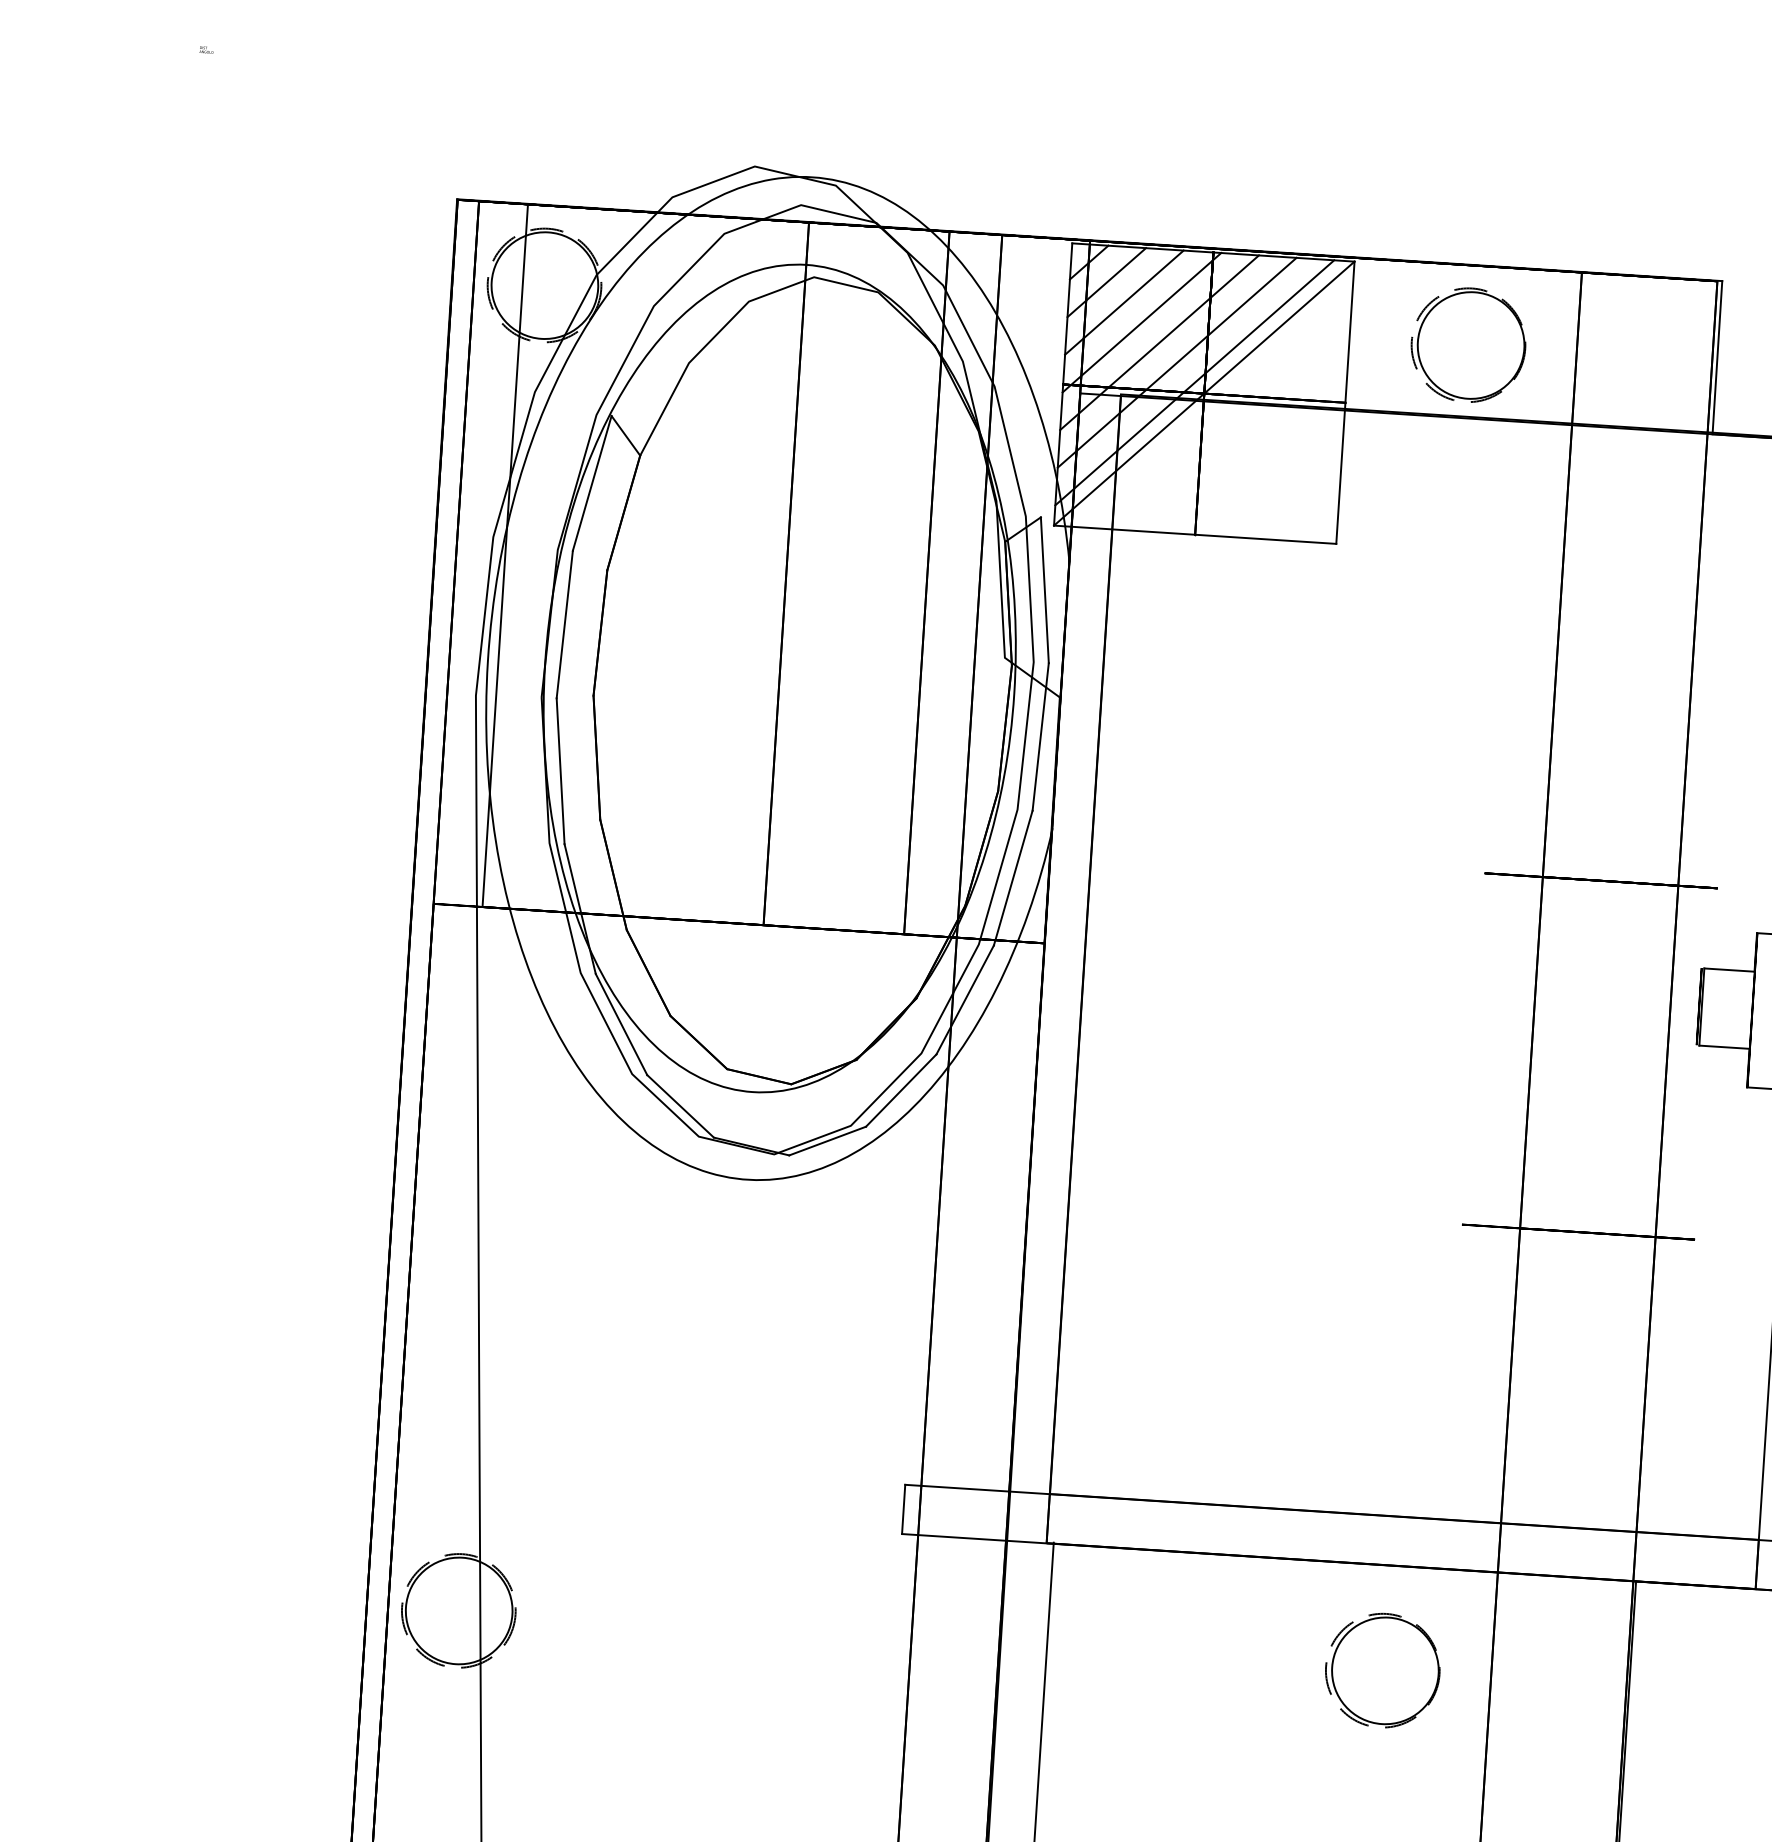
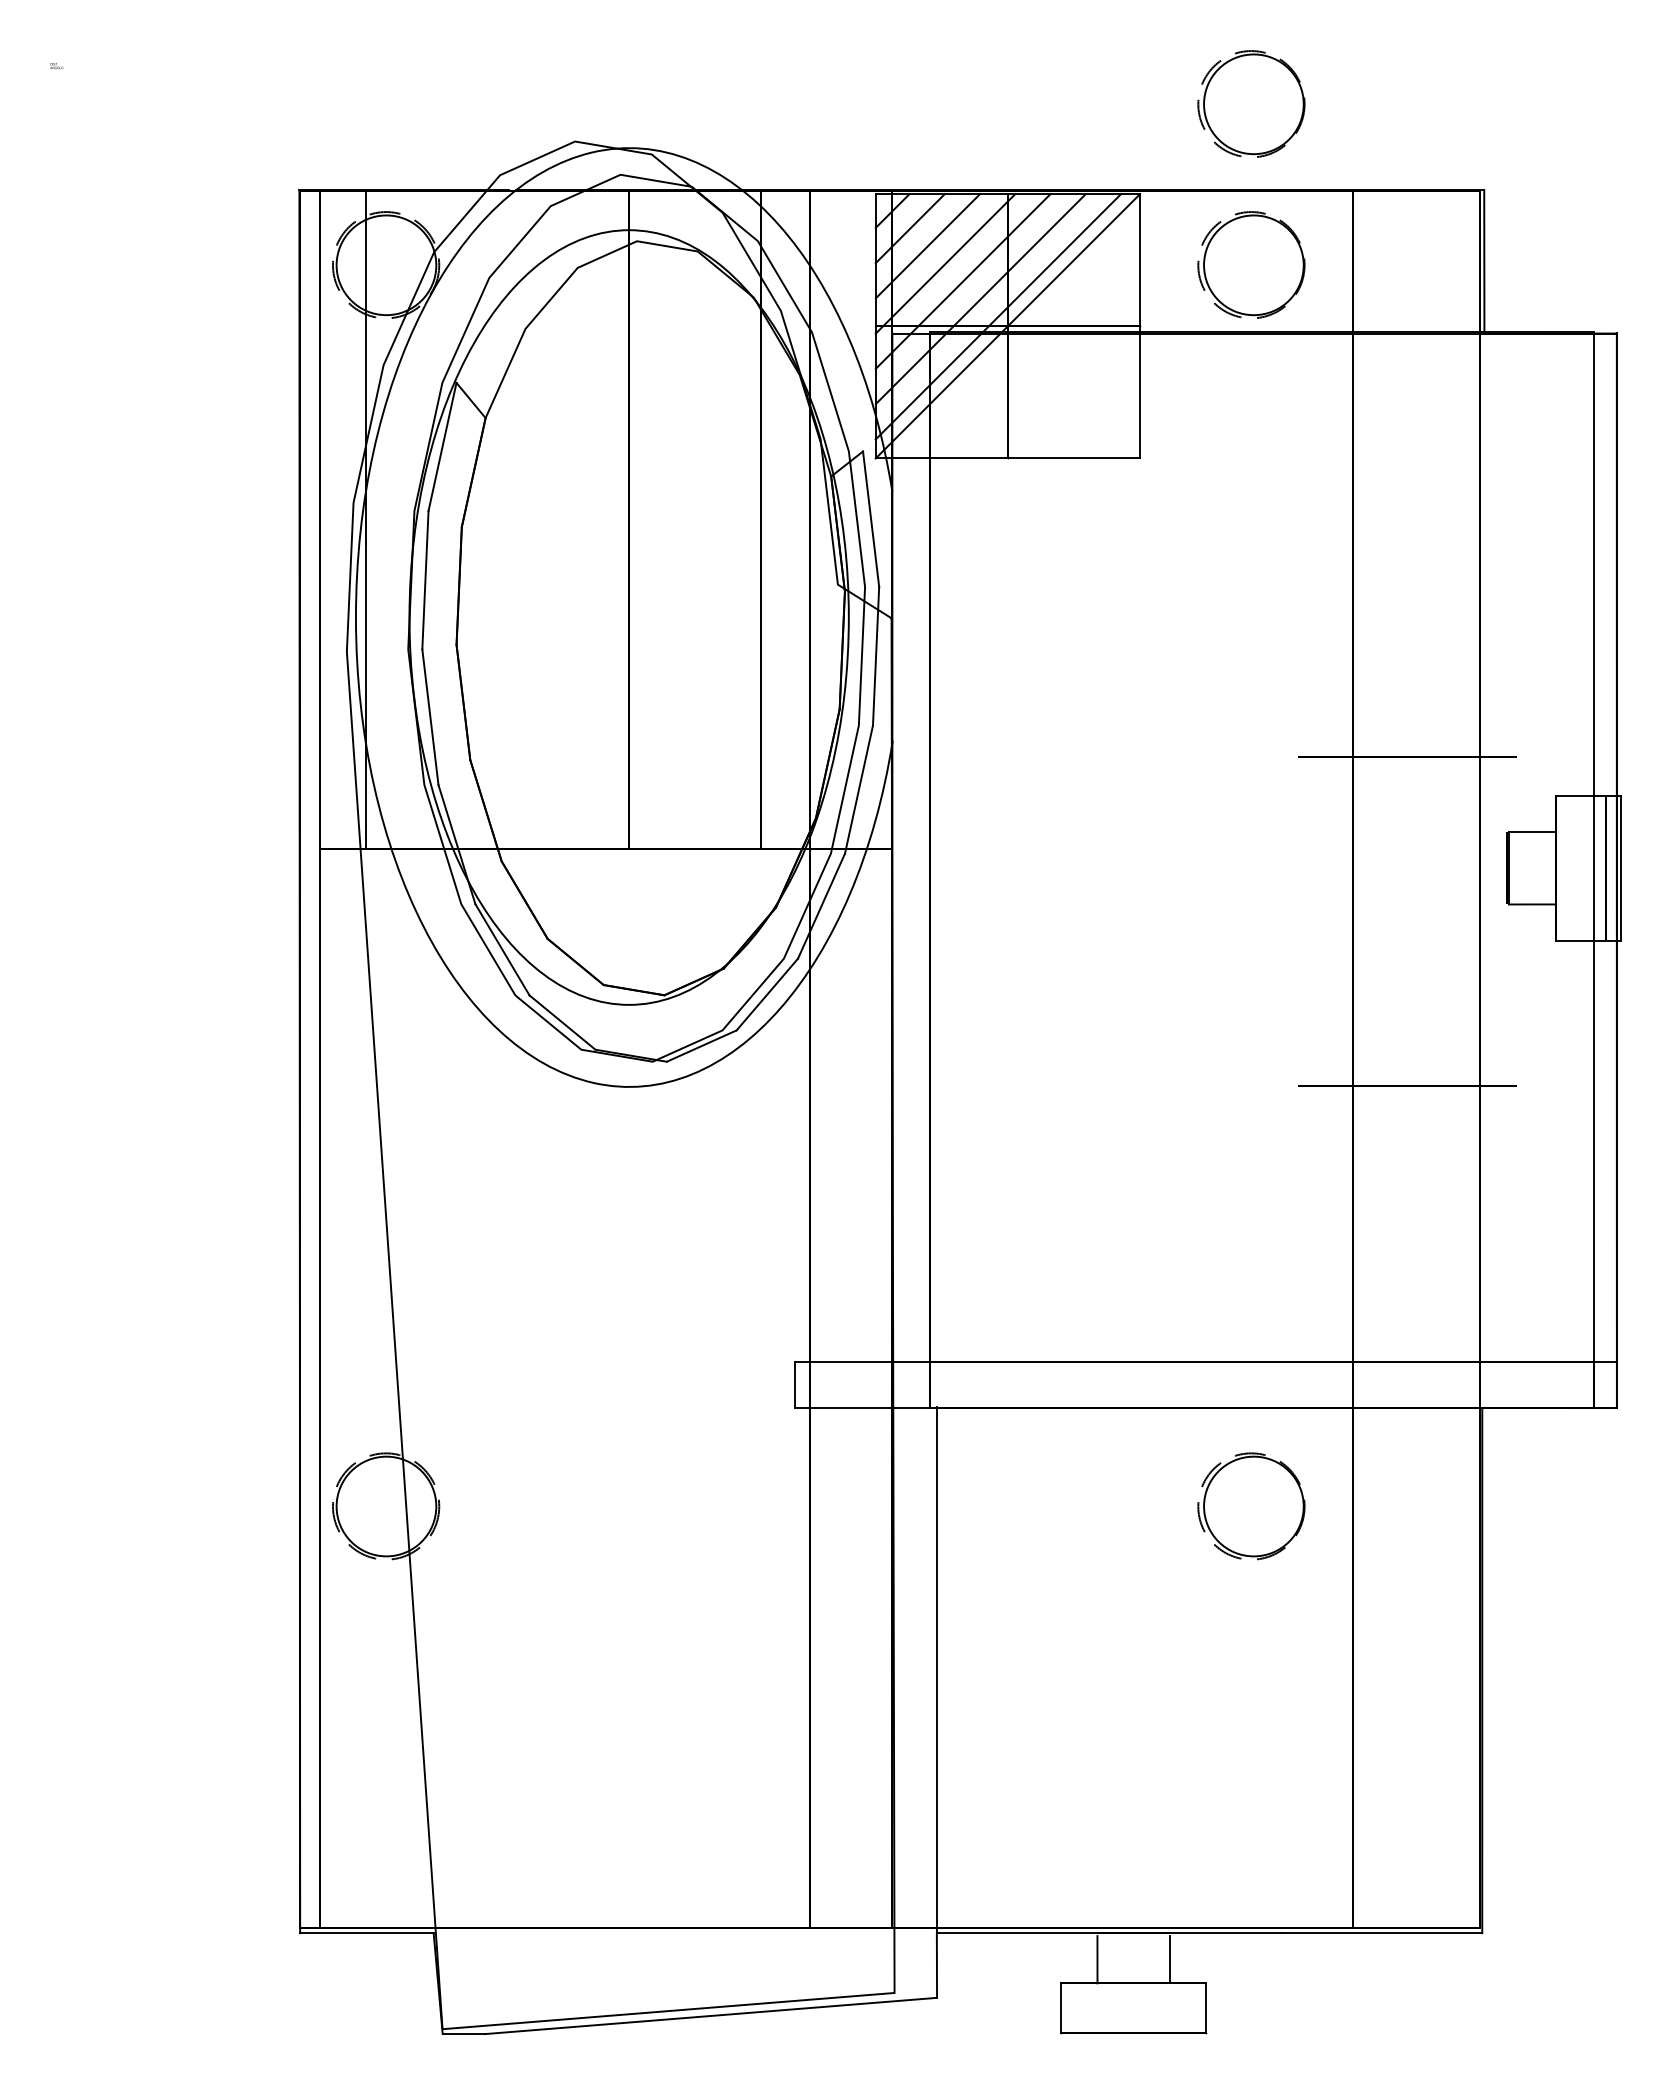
part: (1479, 172) -> (1251, 103), added

